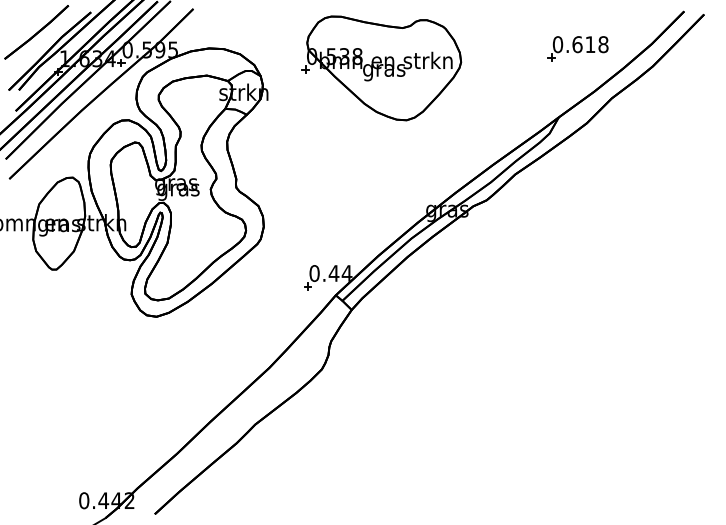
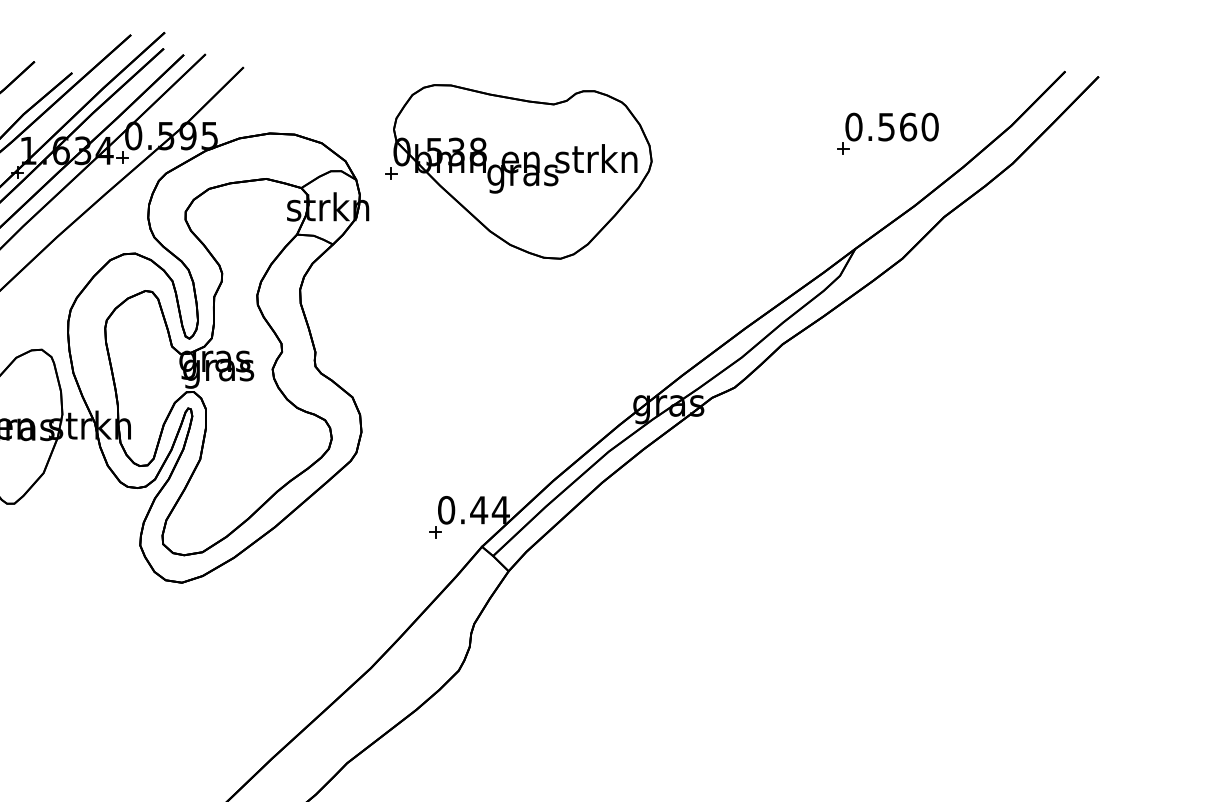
text: (590, 44) -> (908, 126), 0.618 -> 0.560
part: (381, 68) -> (518, 172), moved

